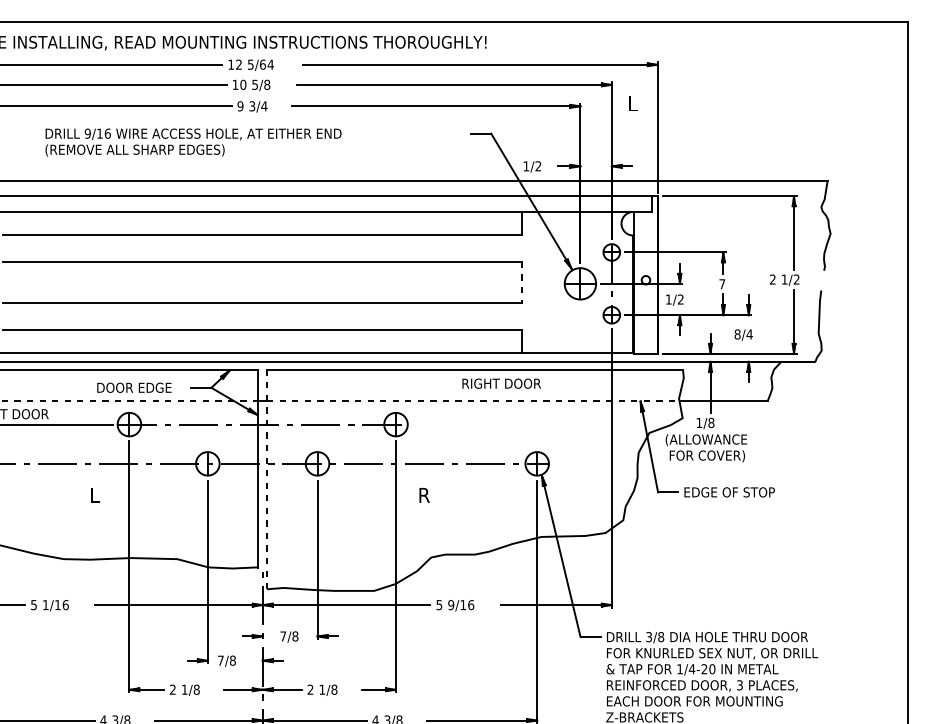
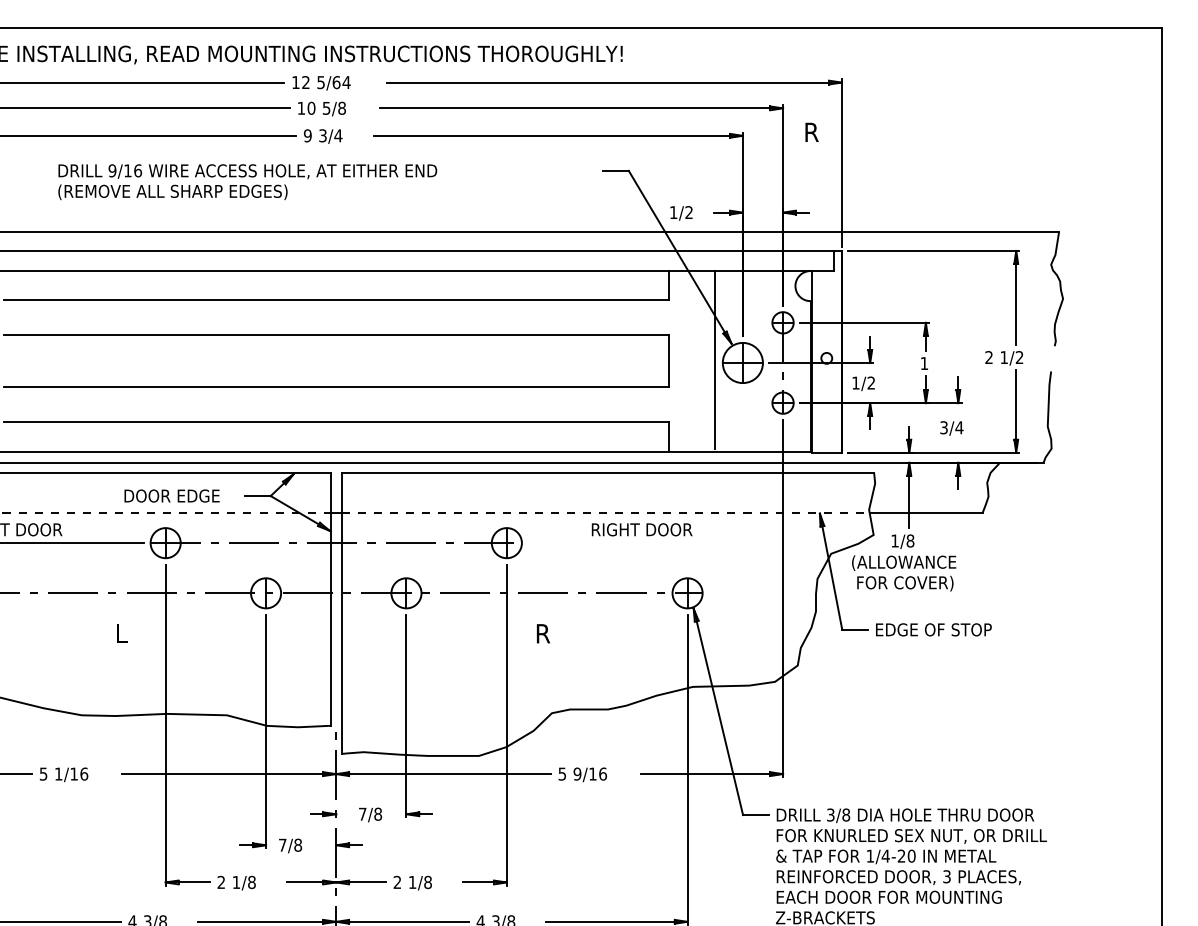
text: (634, 102) -> (811, 131), L -> R
line: (558, 281) -> (714, 360), added
line: (522, 282) -> (668, 361), dashed -> solid
text: (722, 284) -> (924, 363), 7 -> 1
text: (737, 334) -> (943, 427), 8/4 -> 3/4
text: (501, 383) -> (641, 529), moved
line: (266, 479) -> (341, 613), dashed -> solid

